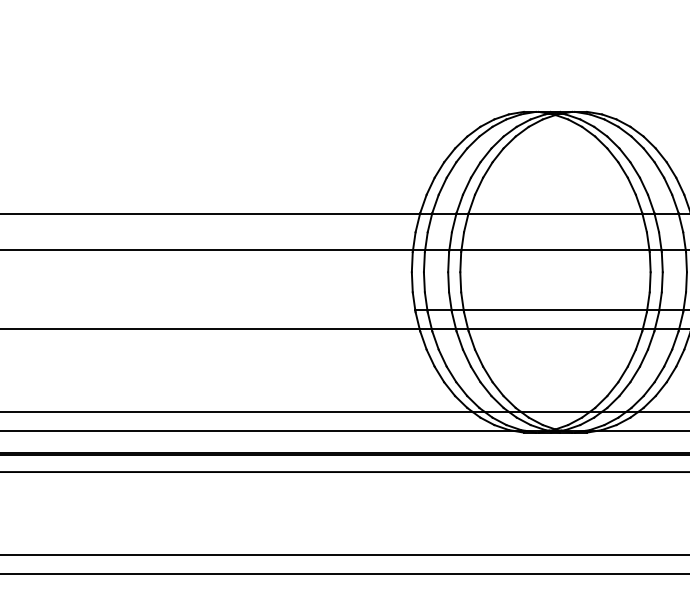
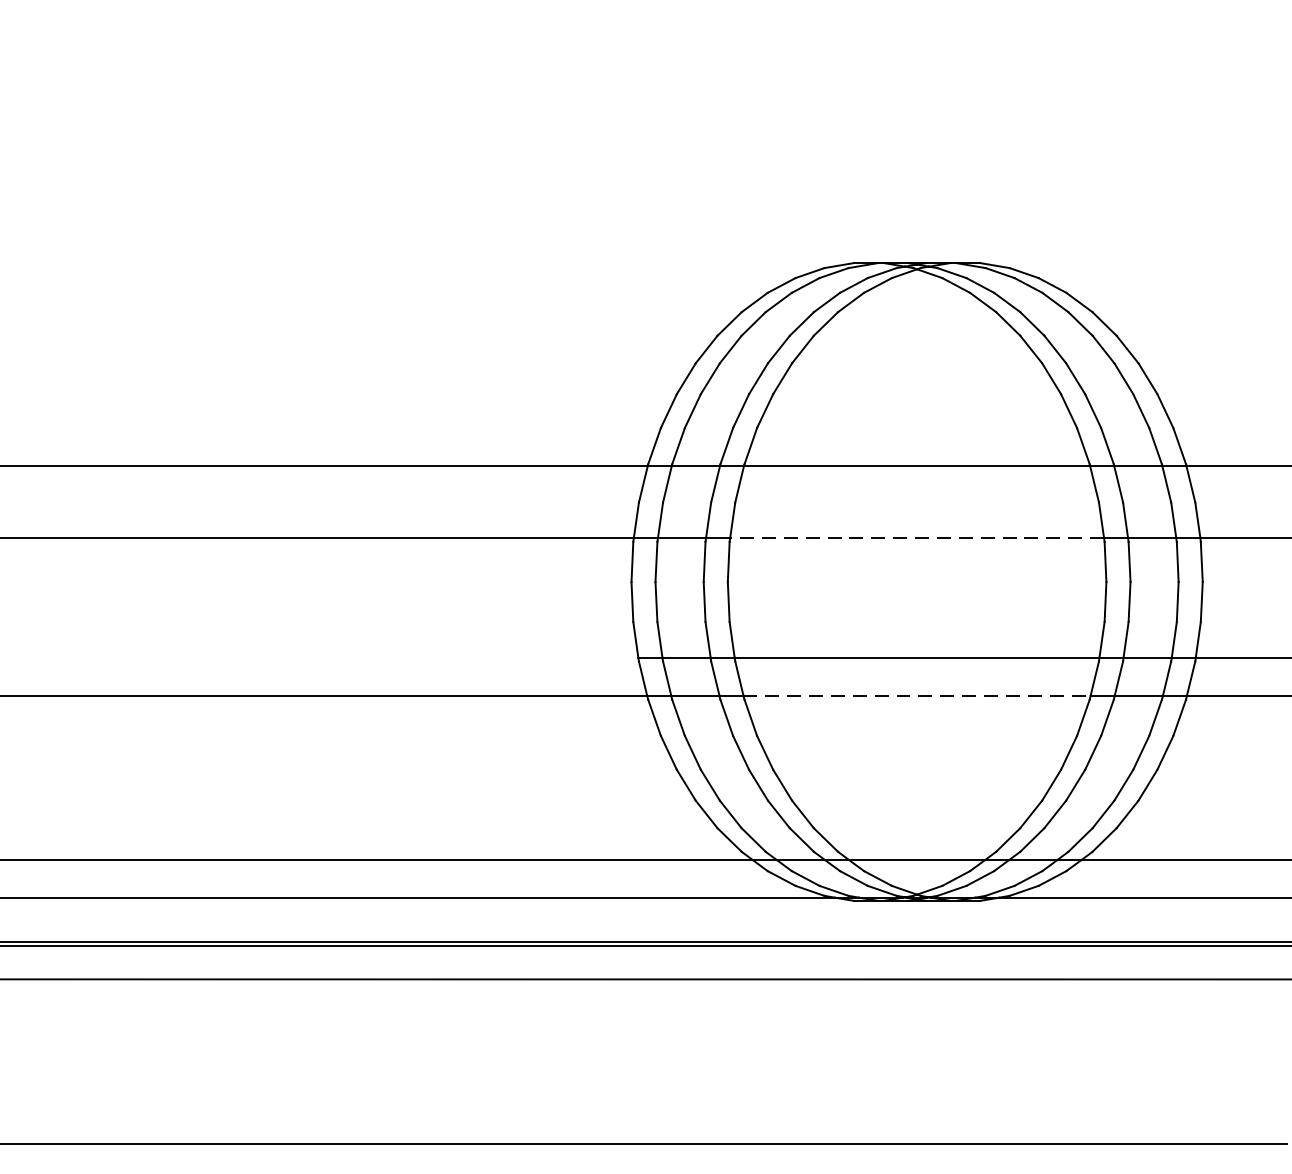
line: (555, 250) -> (917, 538), solid -> dashed
line: (555, 329) -> (917, 695), solid -> dashed

